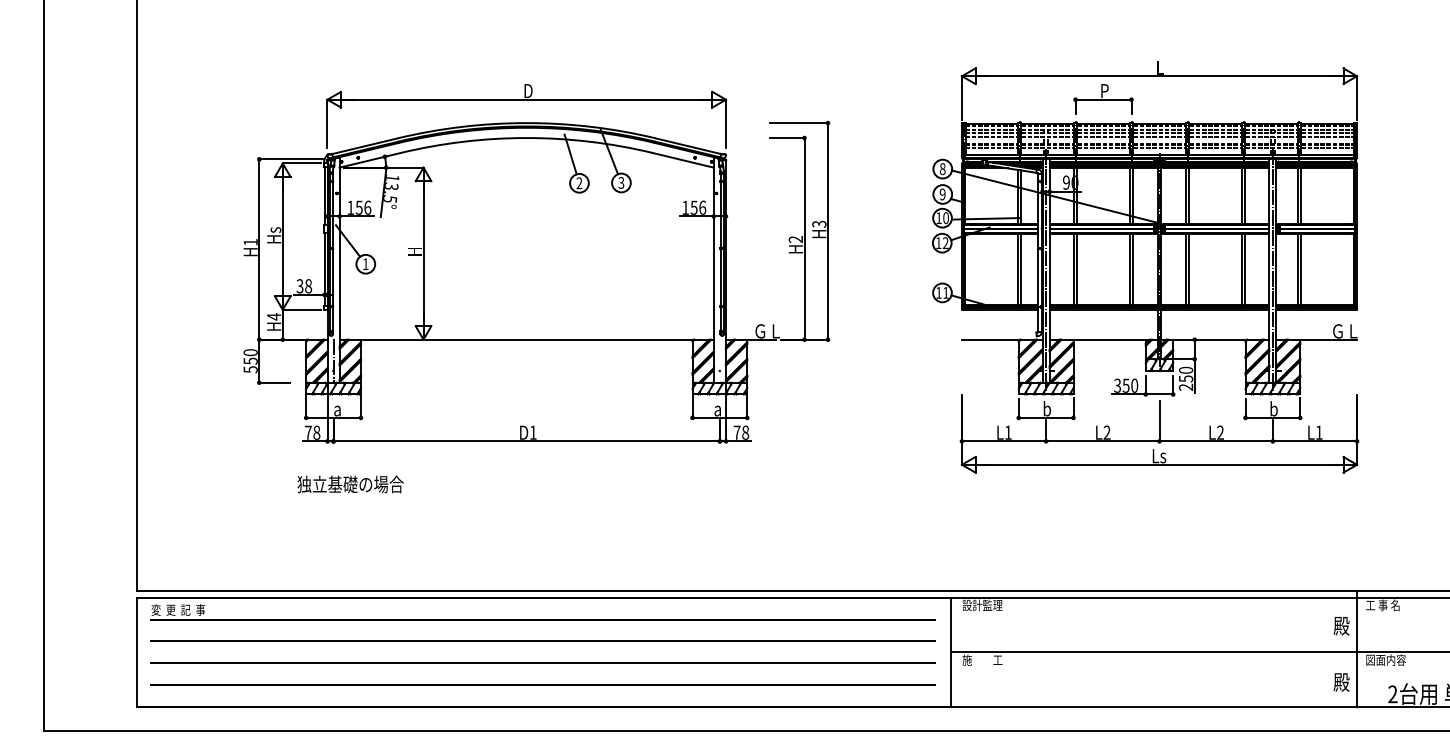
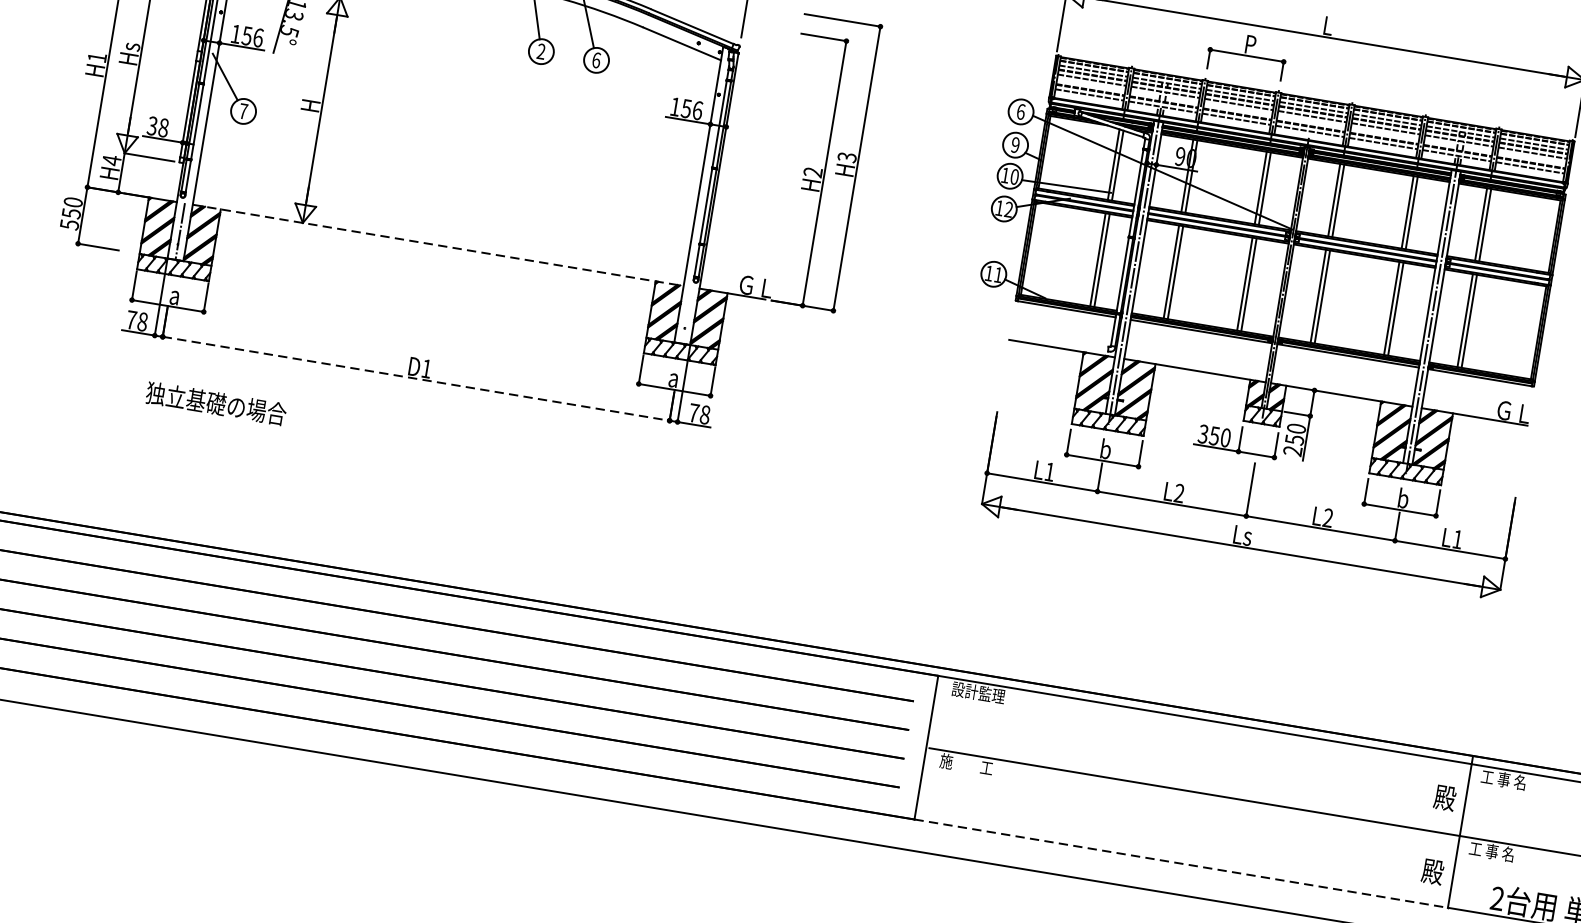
text: (942, 168) -> (1020, 111), 8 -> 6
text: (621, 182) -> (596, 59), 3 -> 6
text: (365, 264) -> (243, 111), 1 -> 7
line: (527, 339) -> (439, 245), solid -> dashed
line: (527, 441) -> (417, 379), solid -> dashed
text: (350, 484) -> (216, 403), moved
text: (1385, 659) -> (1495, 851), 図面内容 -> 工 事 名
line: (1154, 707) -> (1181, 864), solid -> dashed

